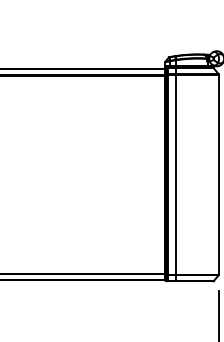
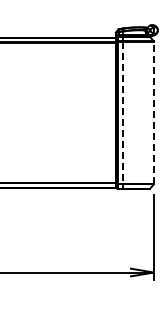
line: (218, 174) -> (153, 112), solid -> dashed
line: (176, 175) -> (123, 113), solid -> dashed

